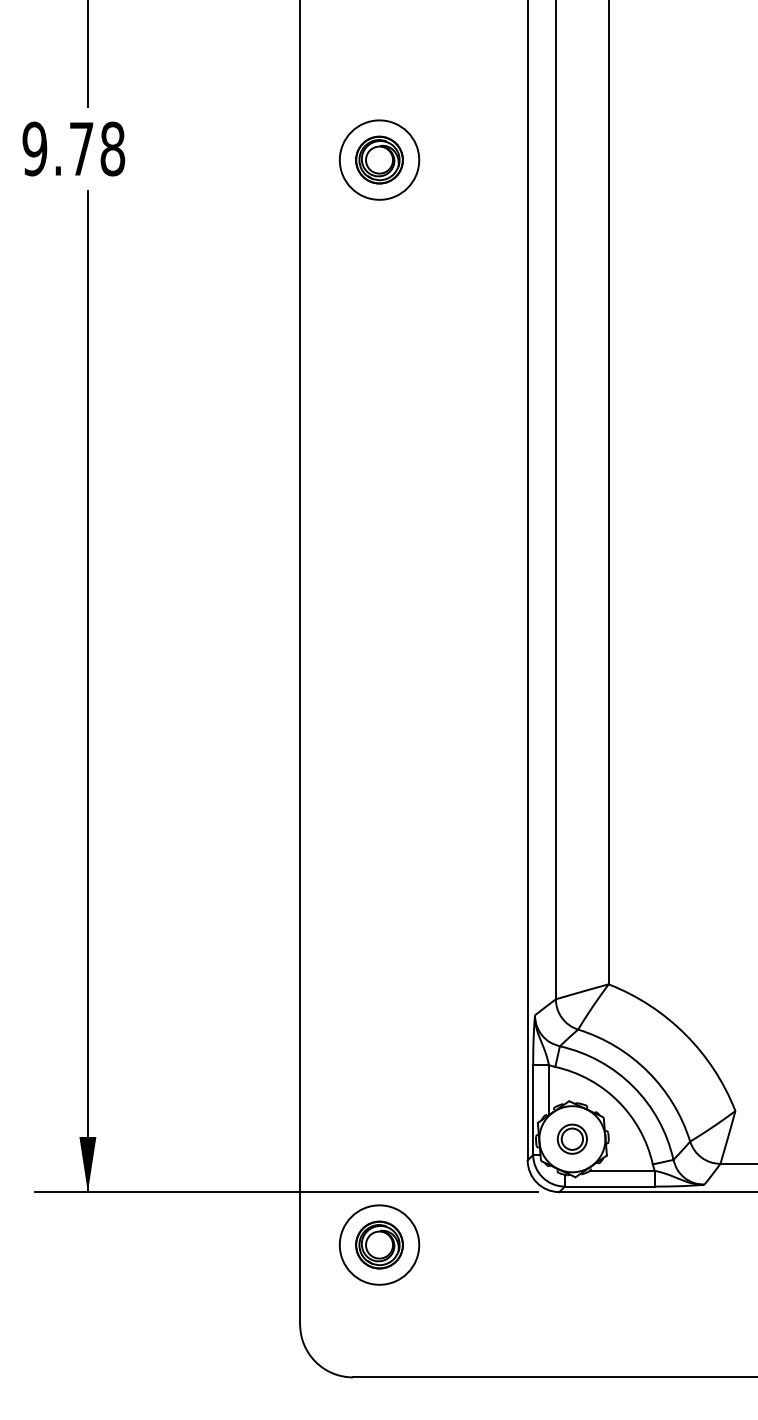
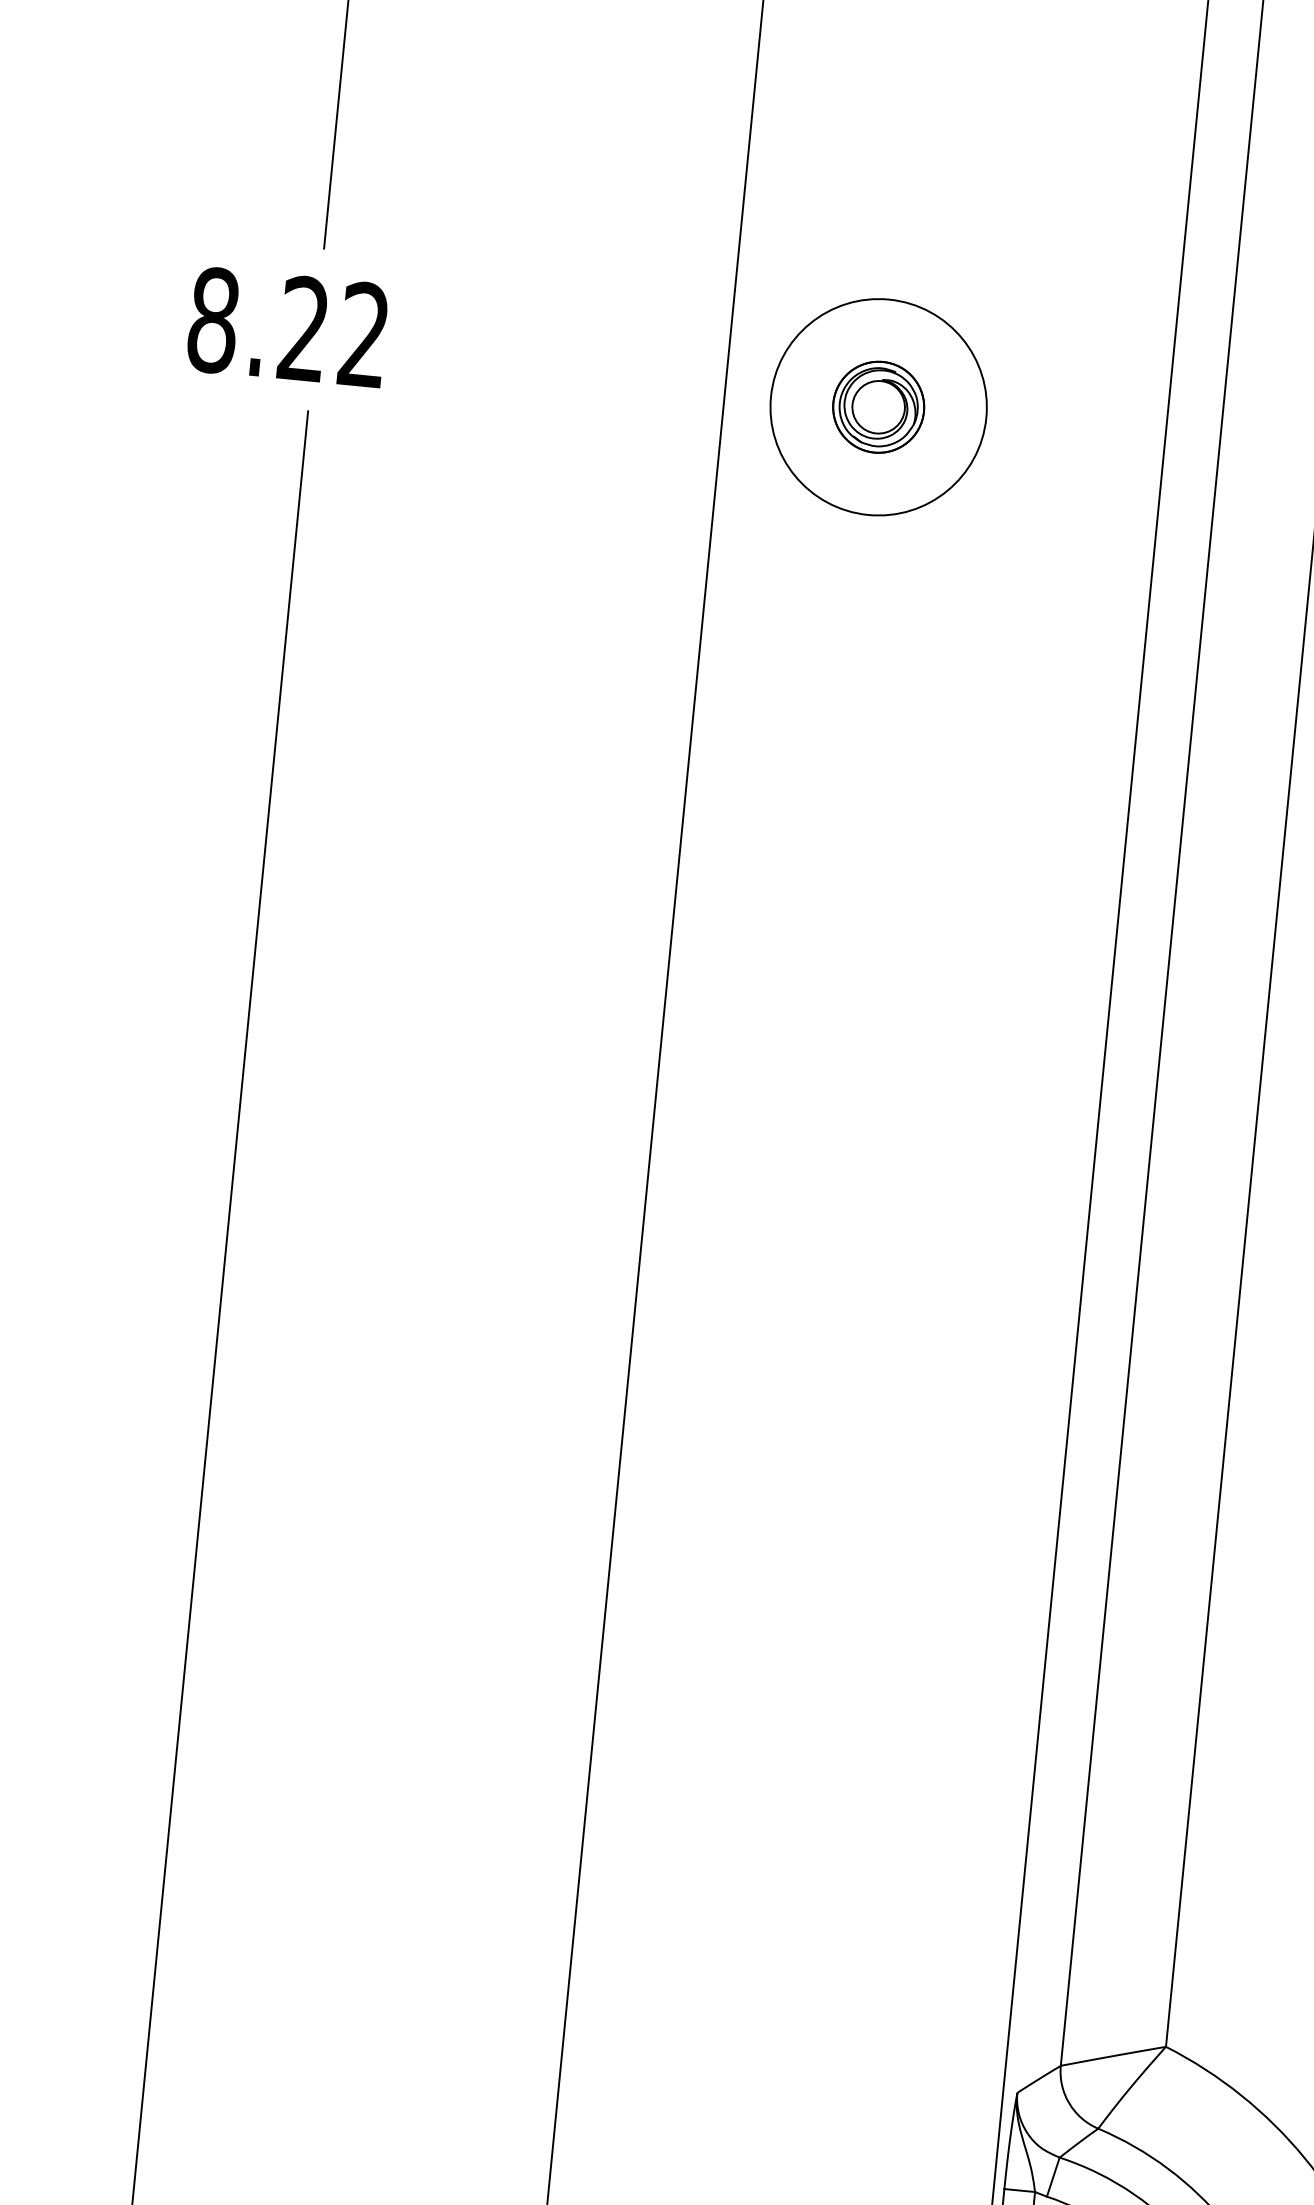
text: (73, 148) -> (288, 326), 9.78 -> 8.22
circle: (379, 159) -> (878, 406), size x1.4

